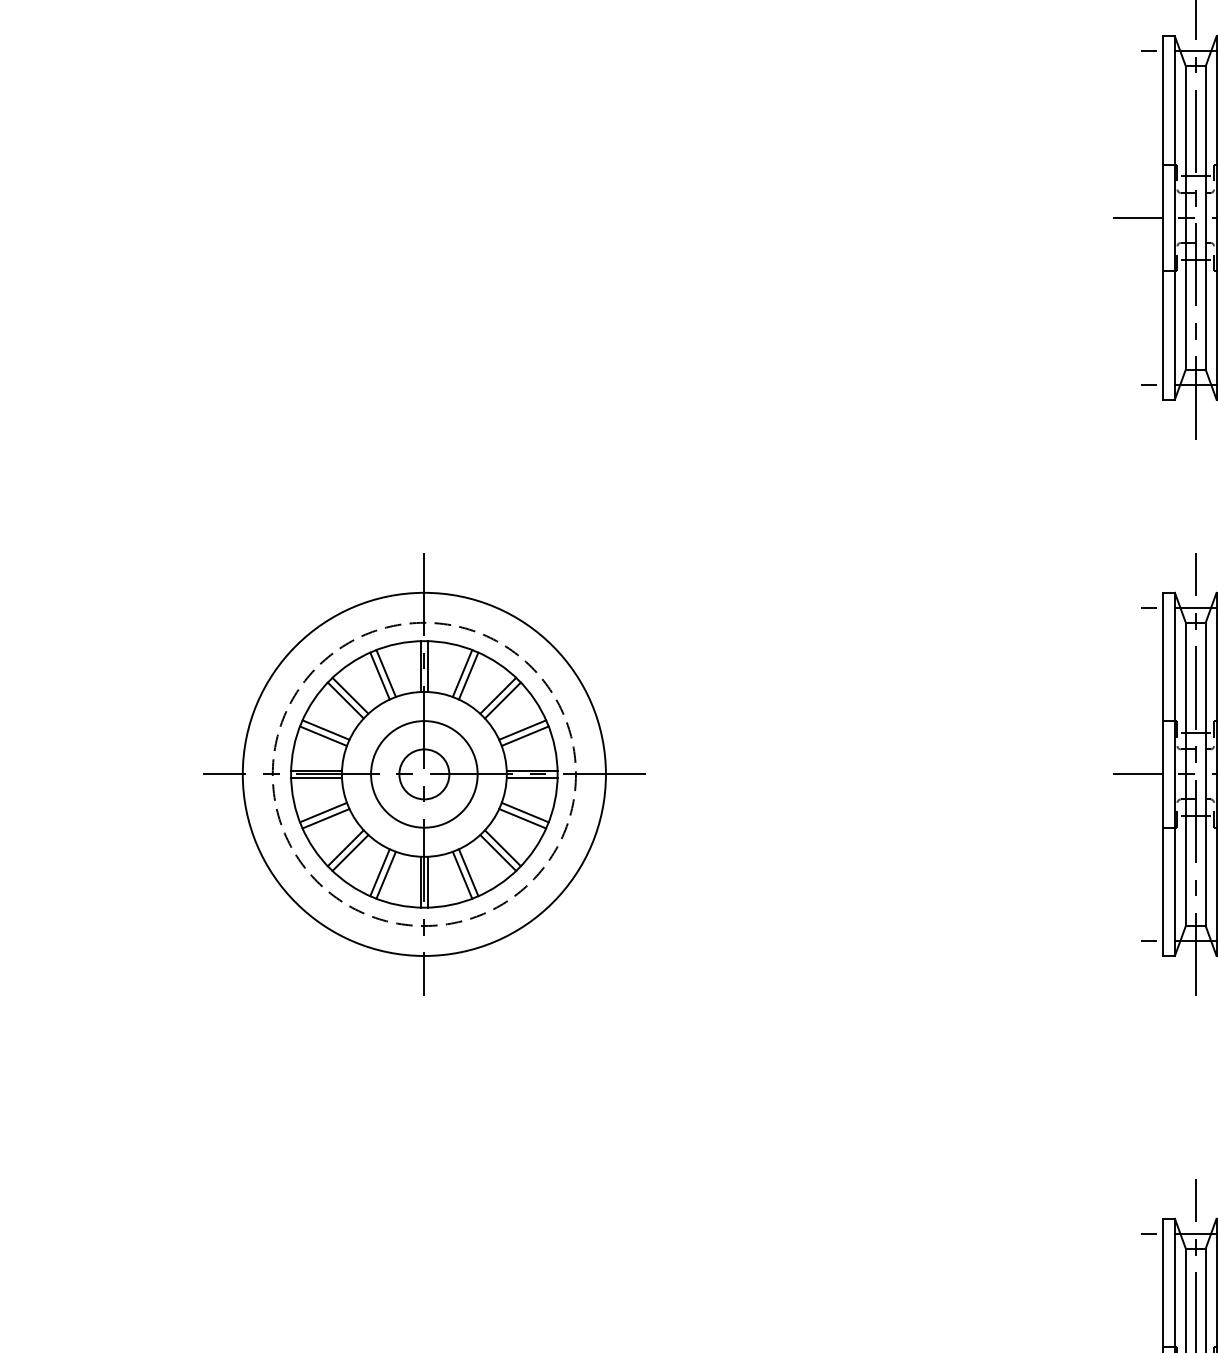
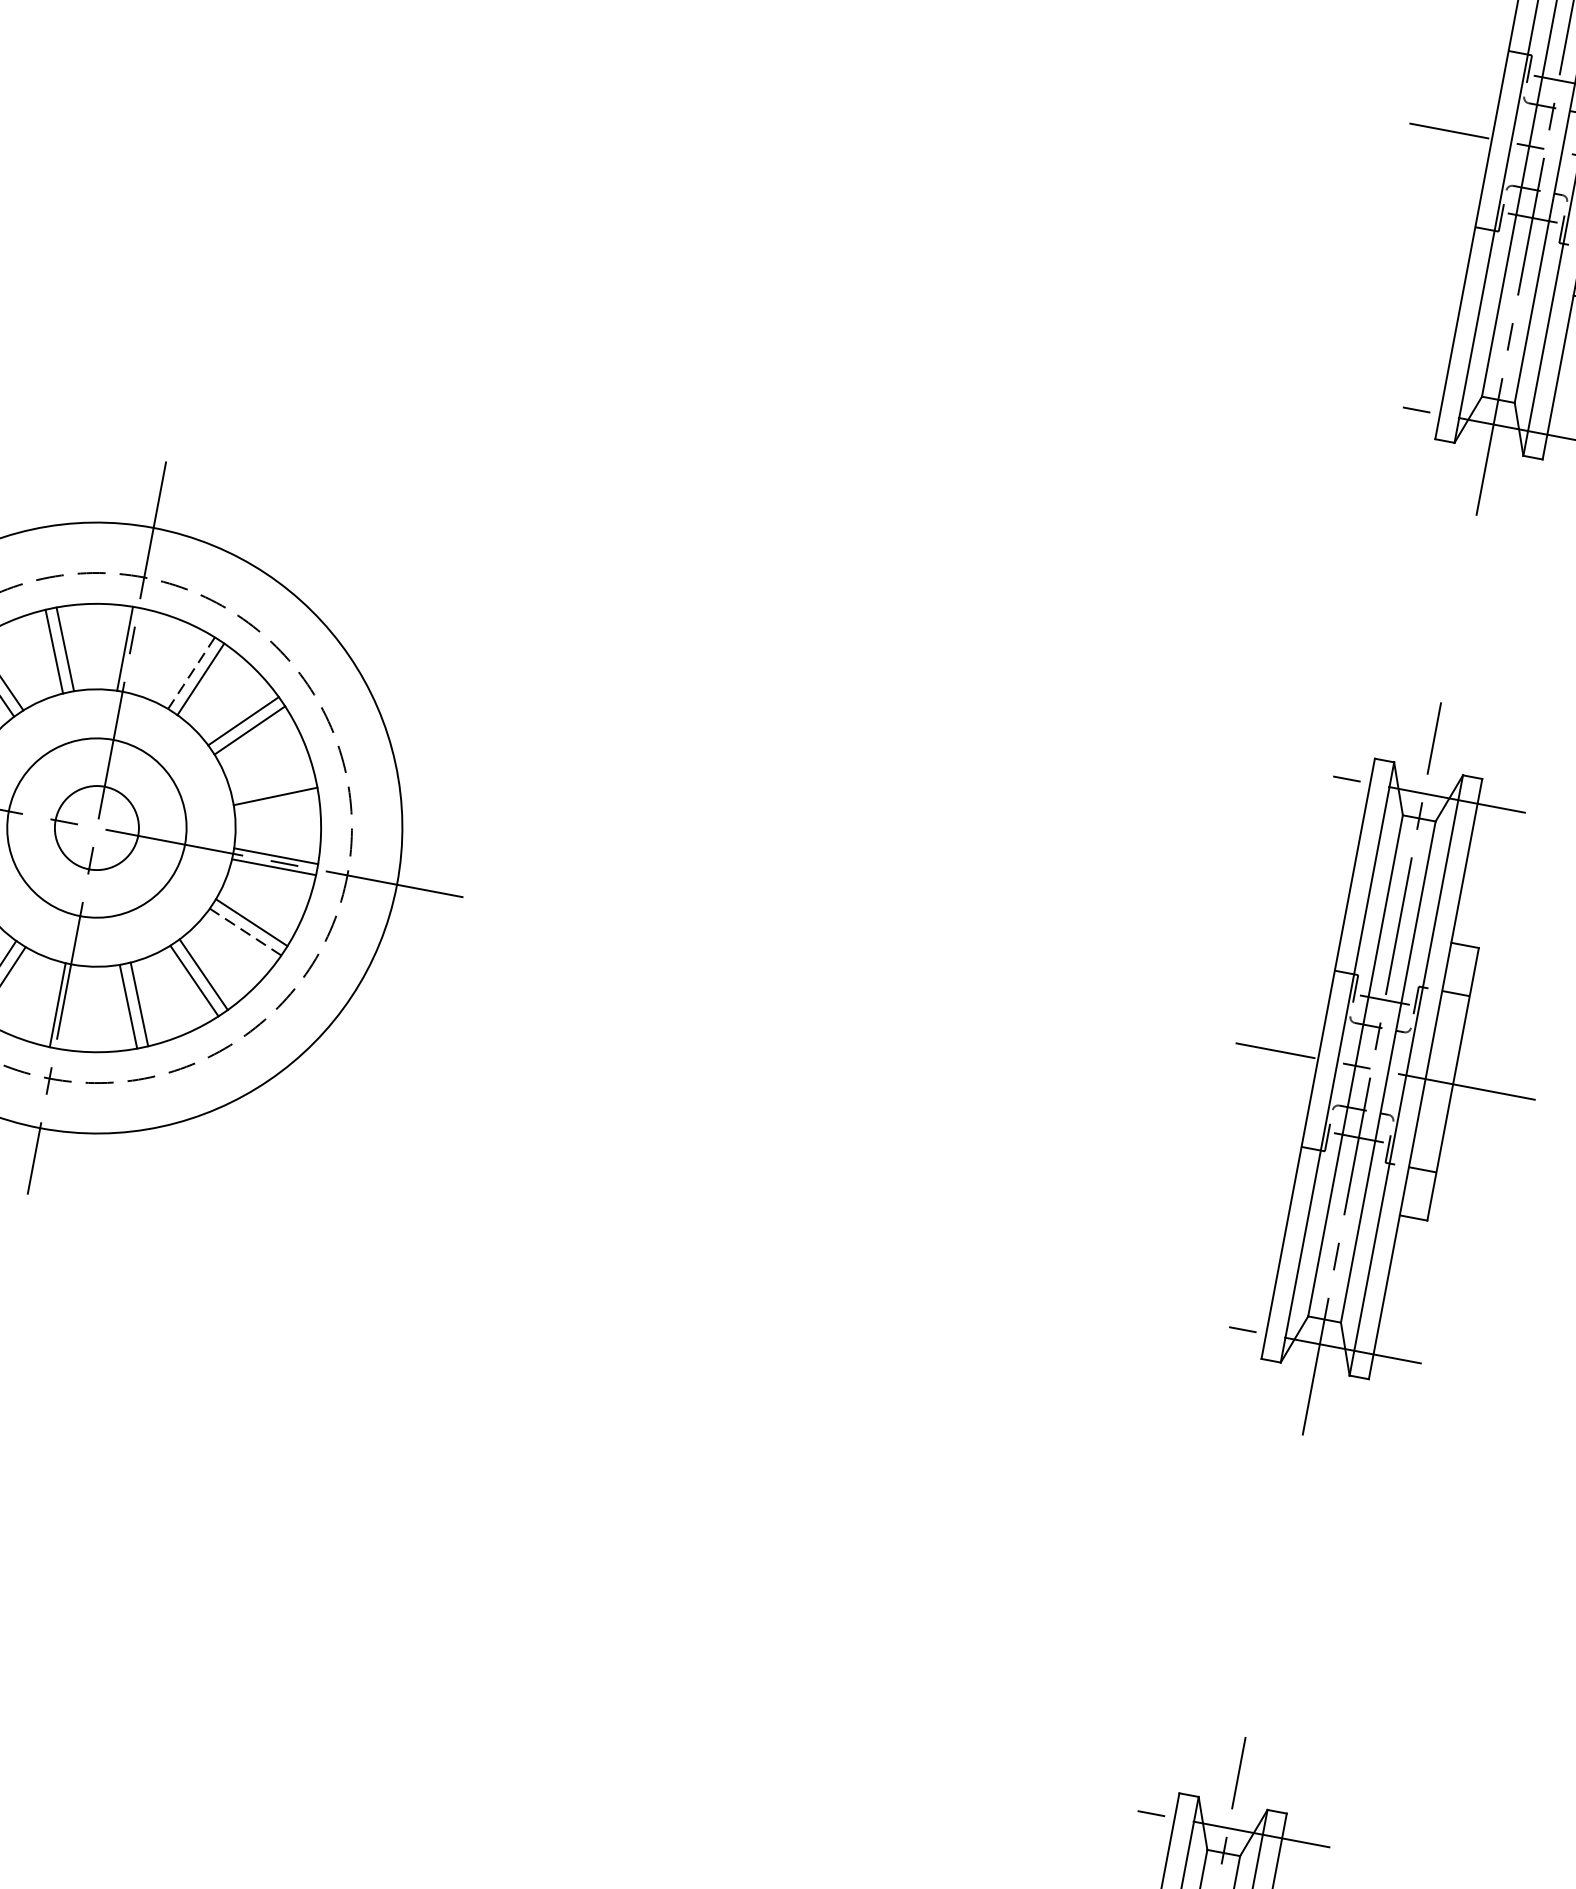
line: (427, 666) -> (135, 650), removed
line: (462, 674) -> (191, 674), solid -> dashed
line: (522, 729) -> (273, 784), removed
line: (522, 818) -> (245, 931), solid -> dashed
line: (427, 881) -> (68, 1006), removed

